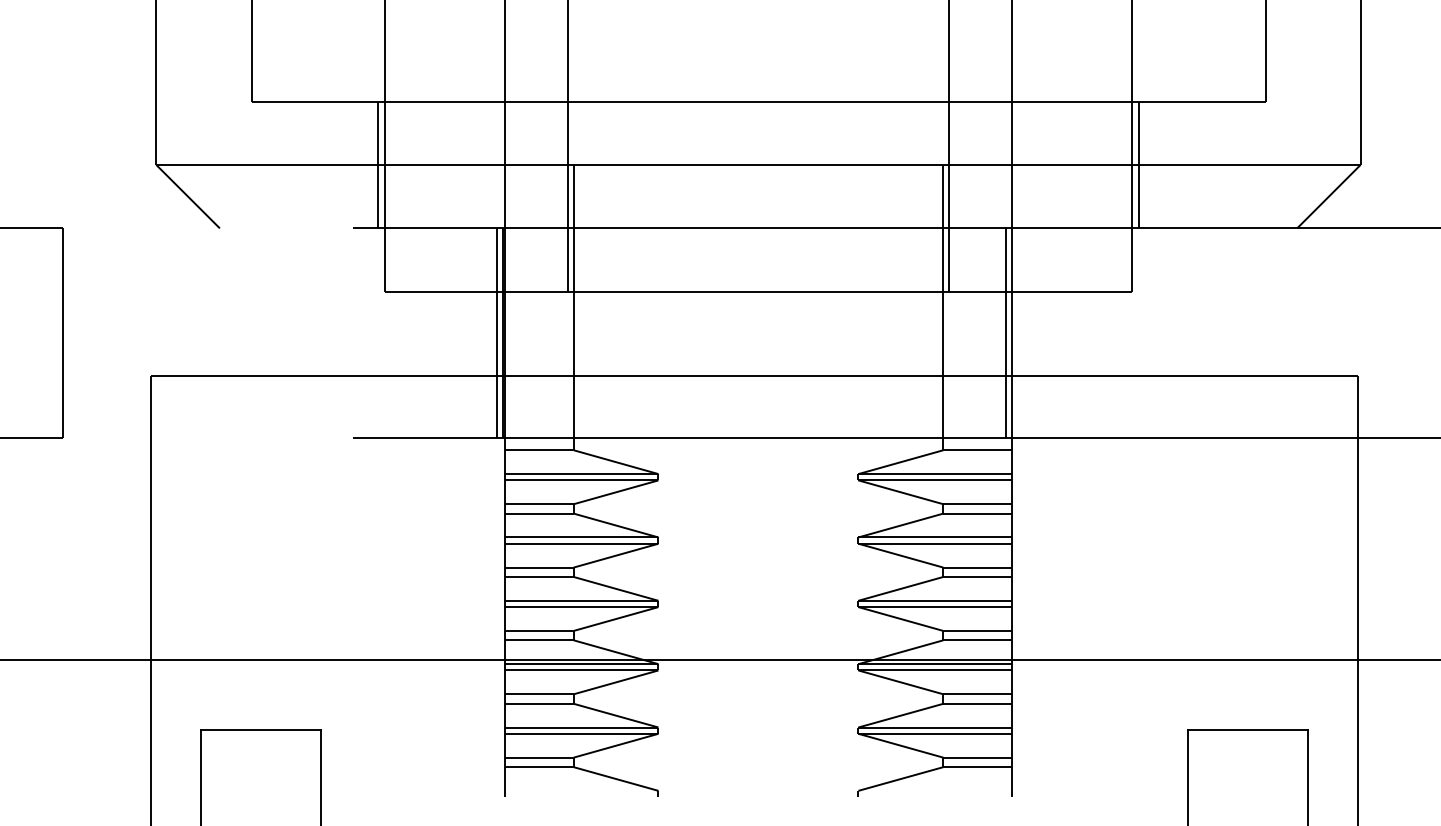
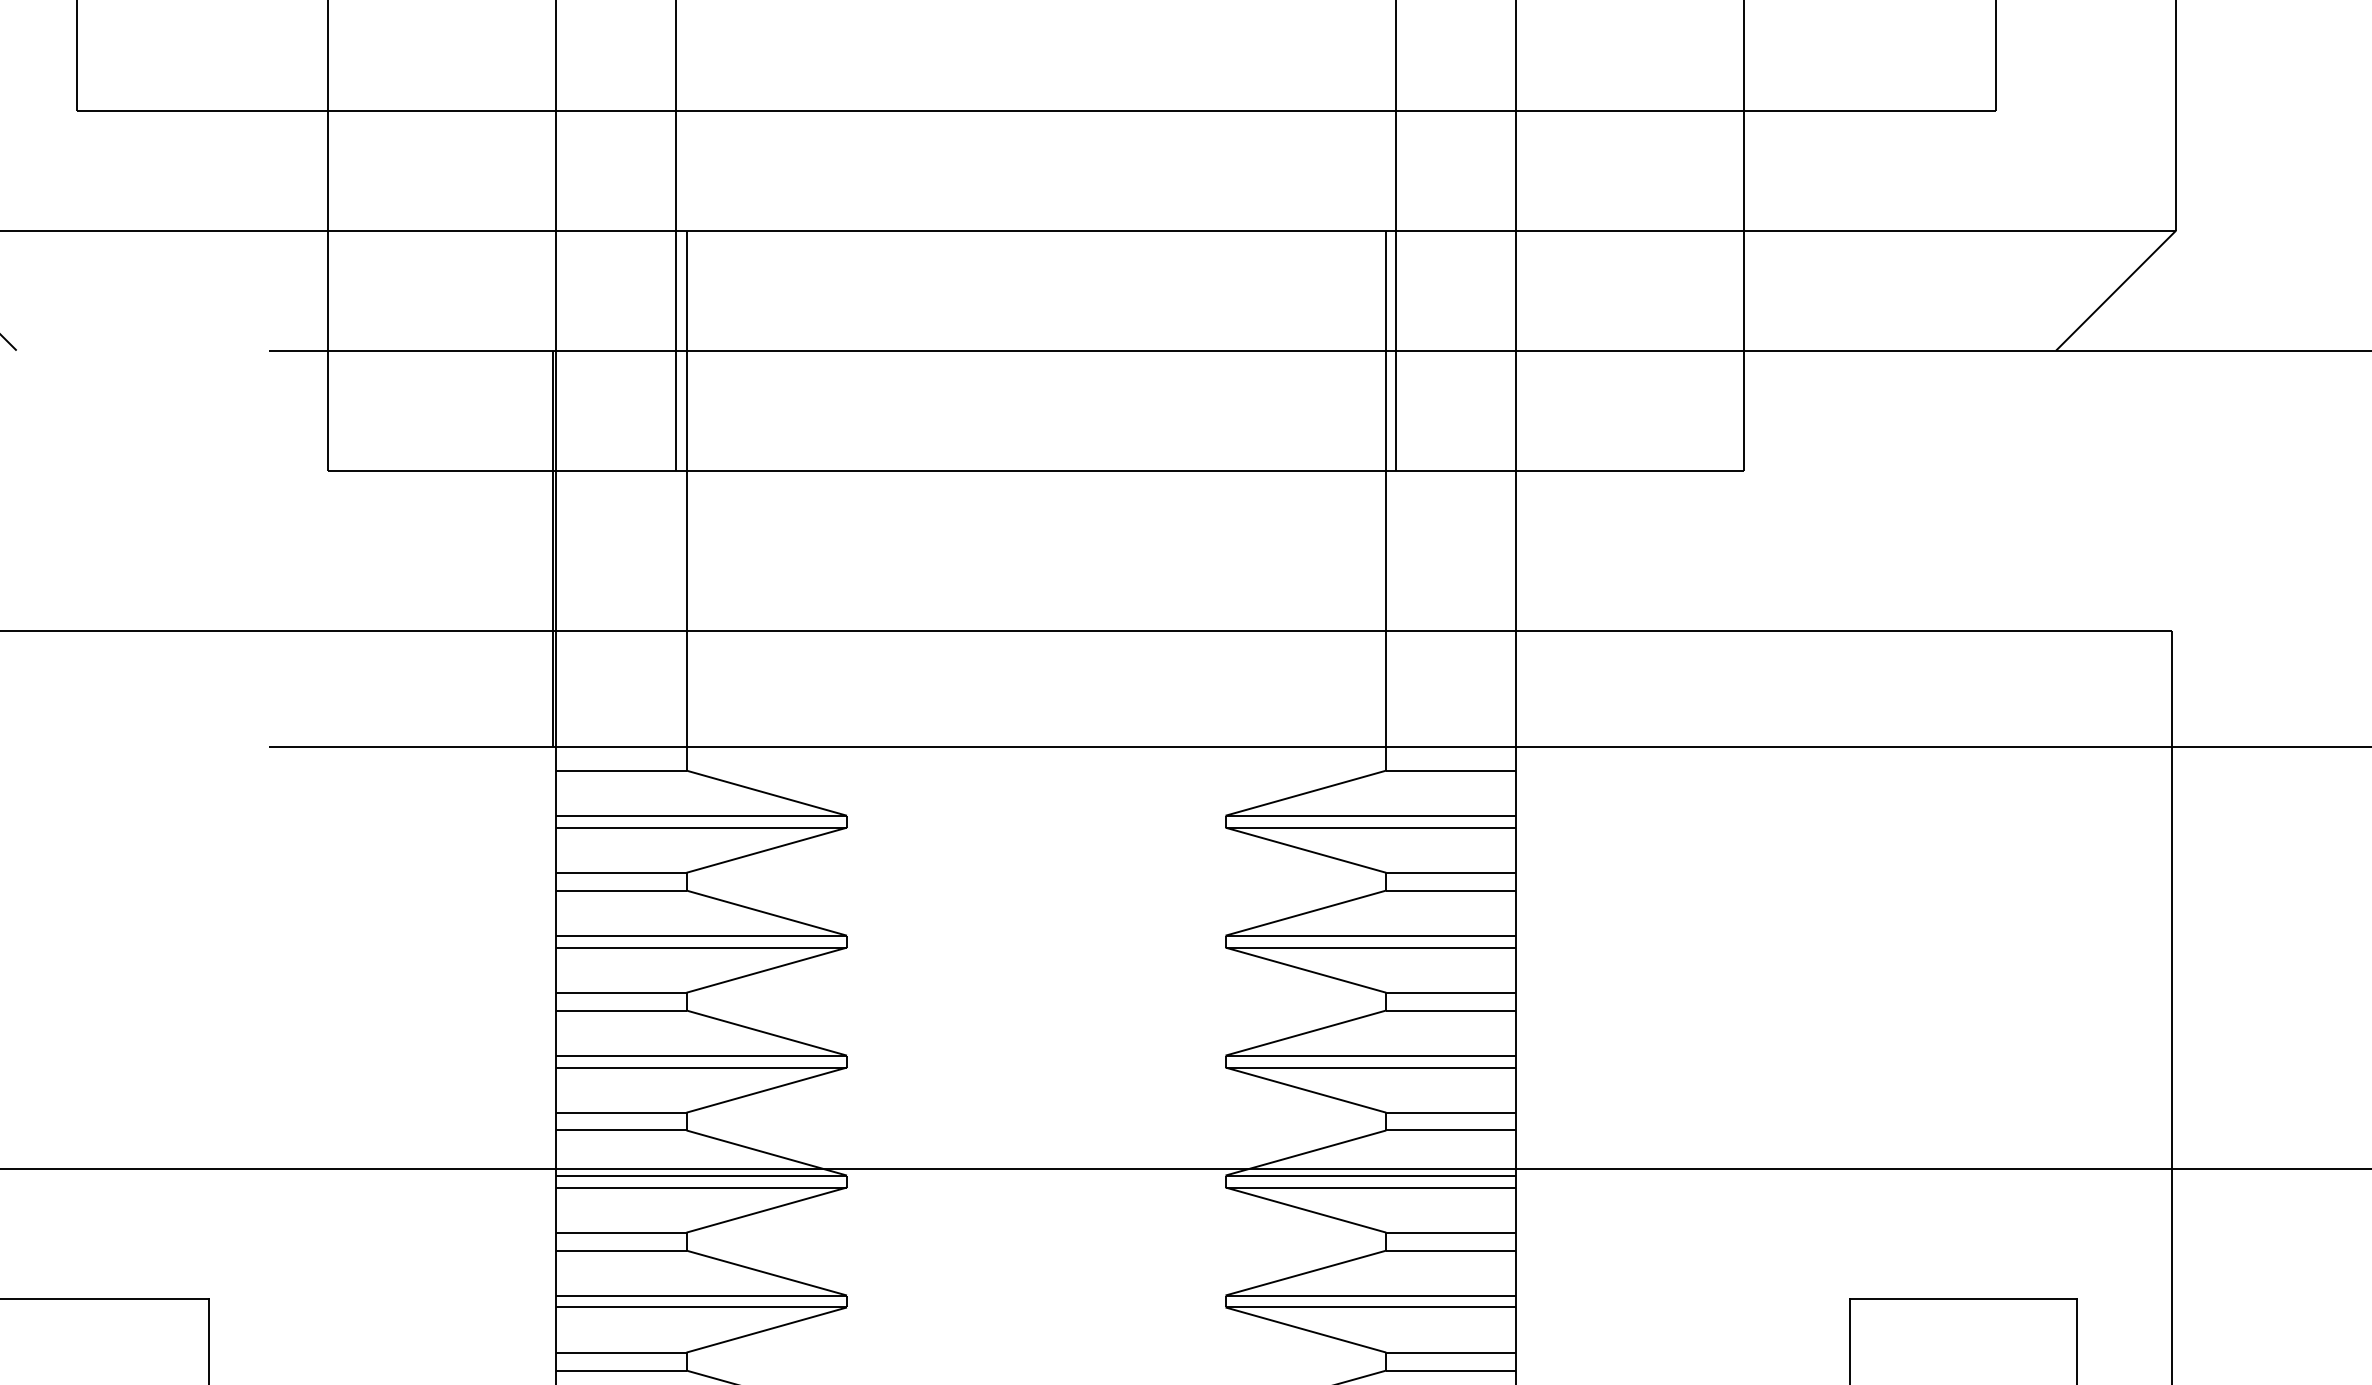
line: (378, 164) -> (316, 229), removed
line: (1138, 164) -> (1755, 229), removed
line: (497, 332) -> (542, 547), removed
line: (1006, 332) -> (1505, 547), removed

